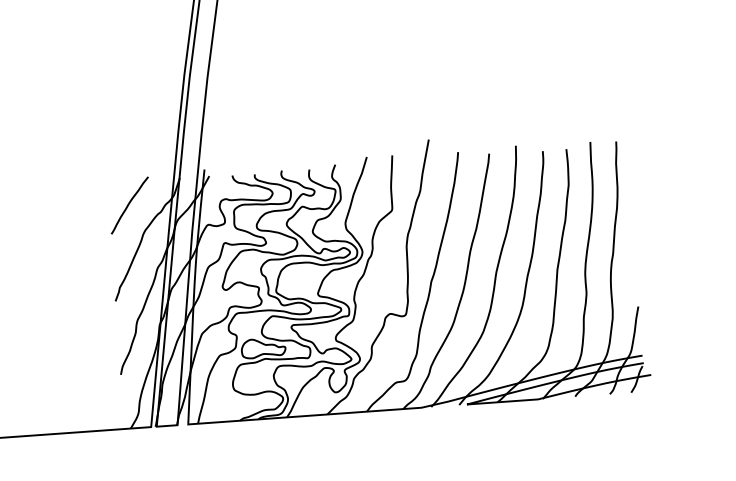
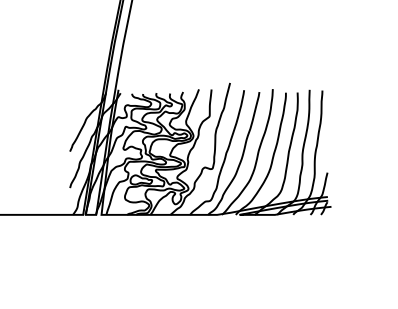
line: (129, 204) -> (80, 104), removed

